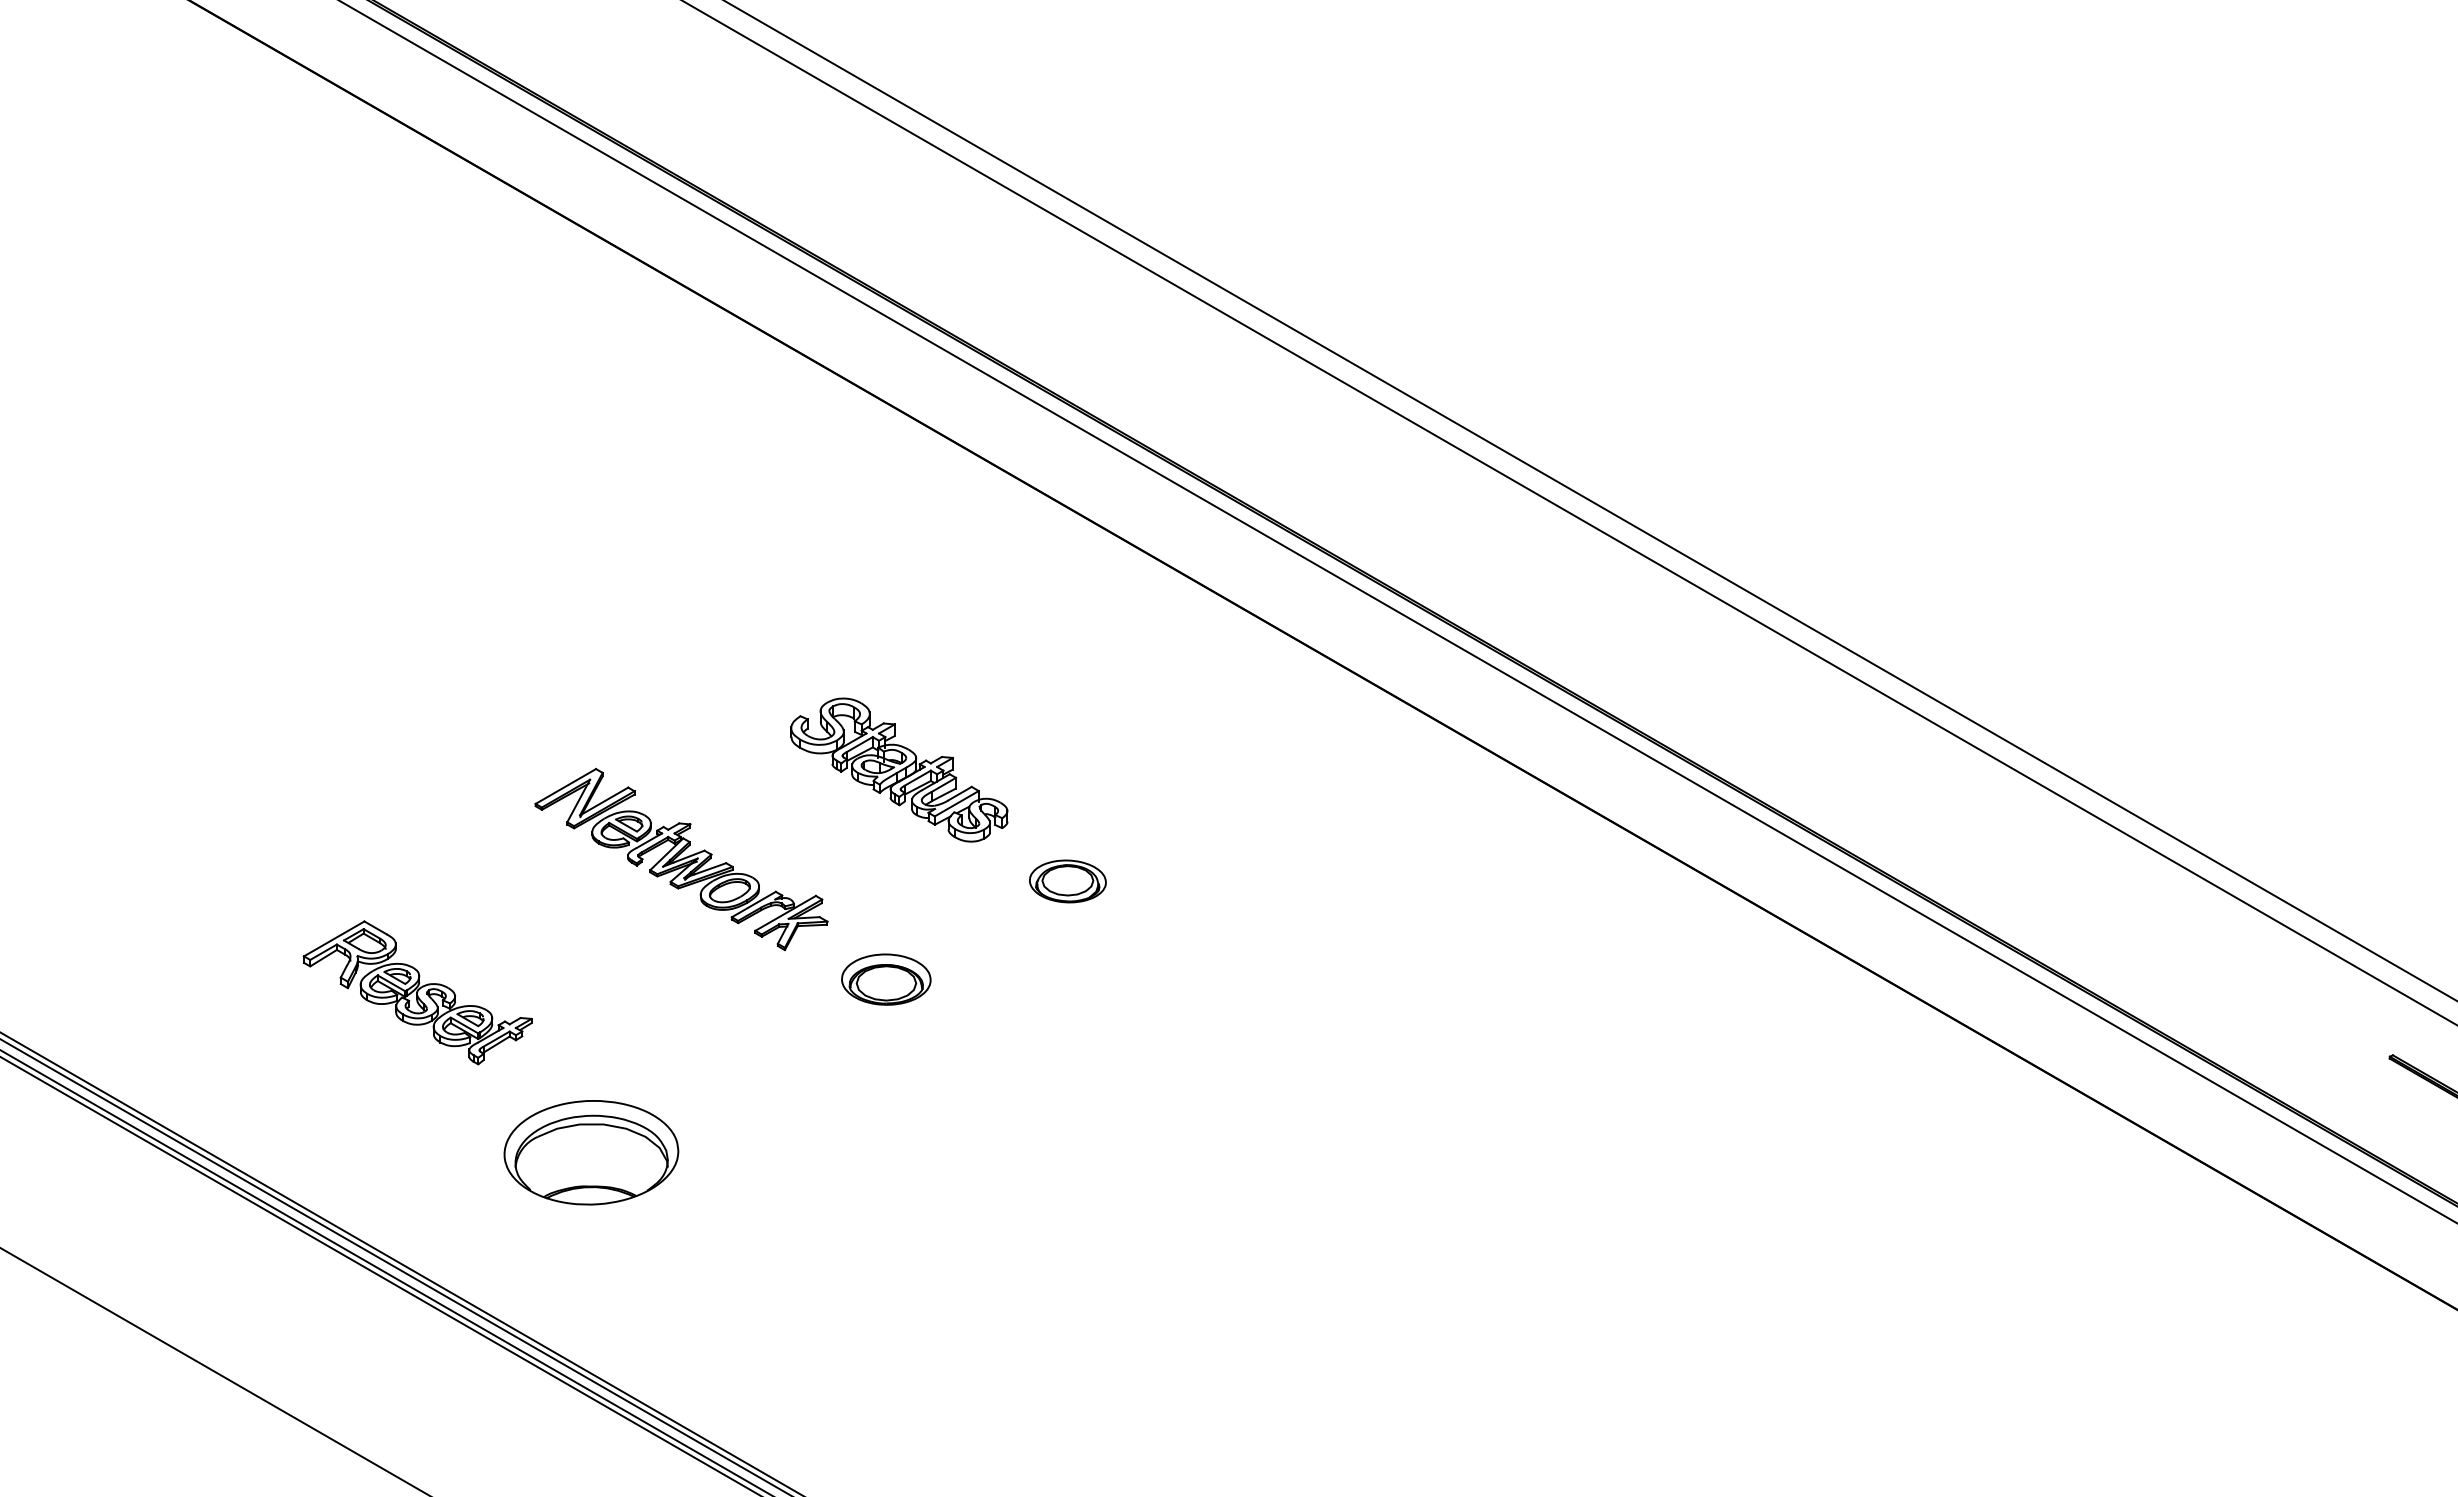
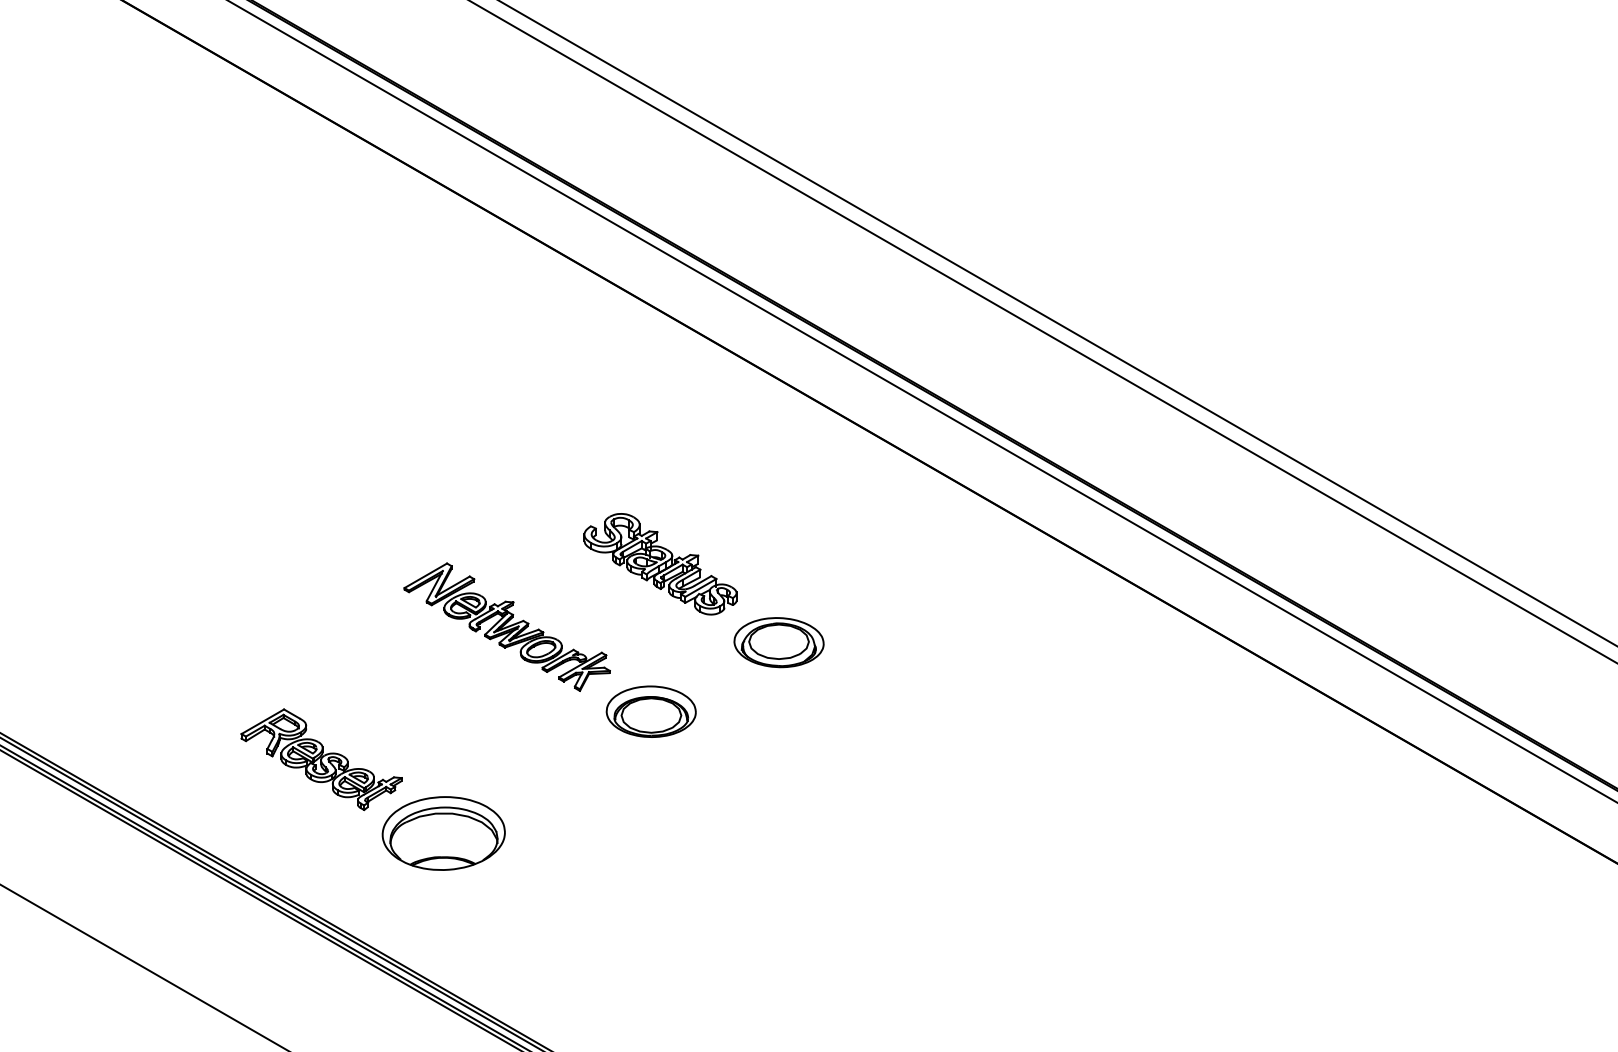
part: (1067, 881) -> (778, 642), size x1.67
part: (886, 979) -> (651, 711), size x1.43
part: (417, 992) -> (321, 759), moved

